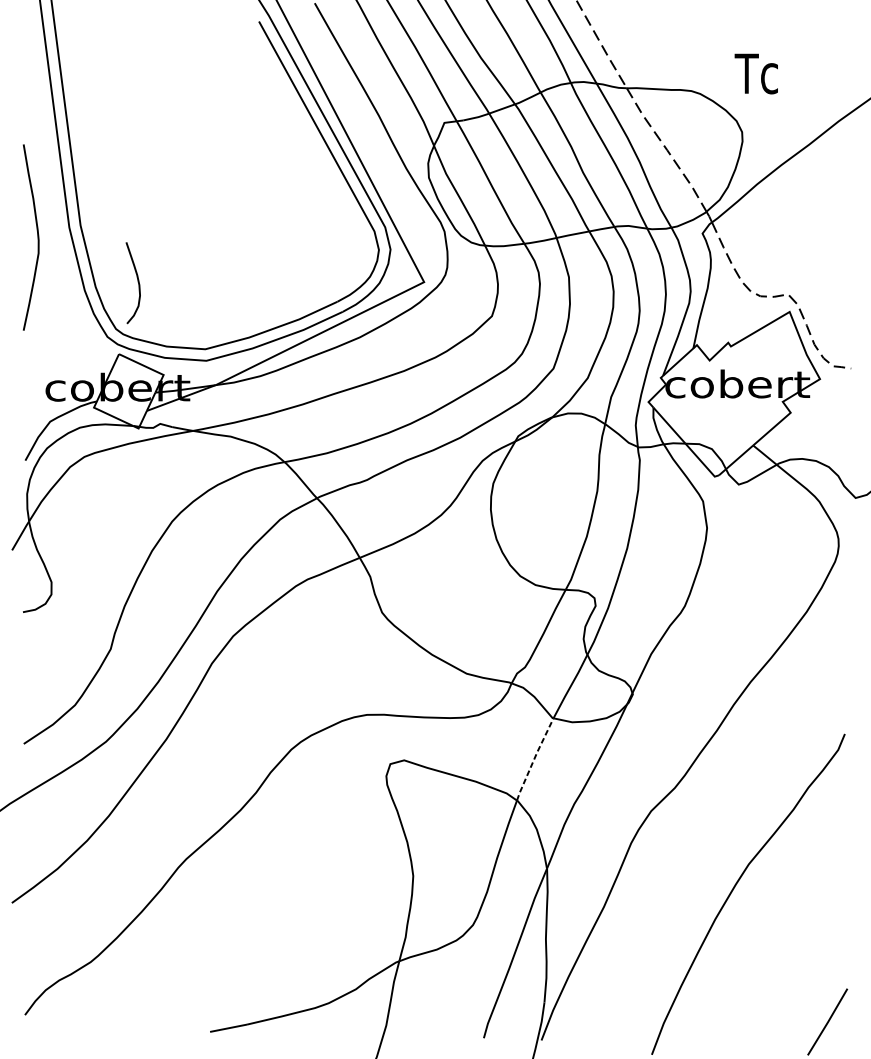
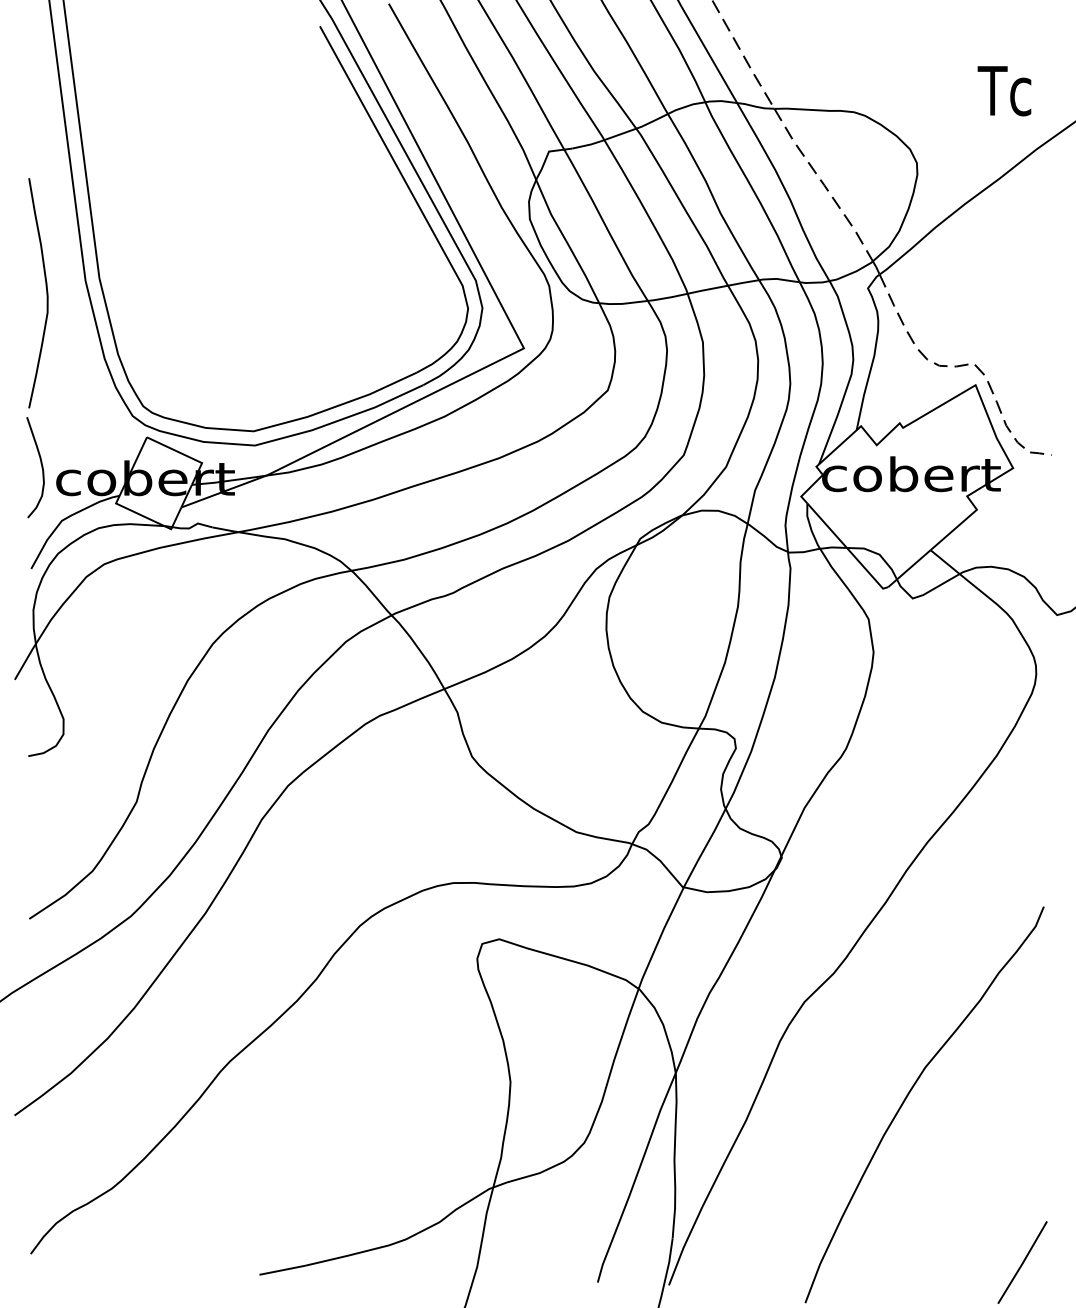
text: (756, 74) -> (1004, 91), moved
curve: (138, 283) -> (41, 467), moved
line: (534, 758) -> (660, 937), dashed -> solid

